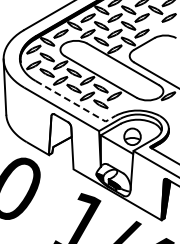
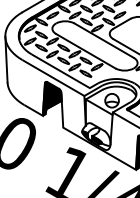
line: (76, 104) -> (65, 73), dashed -> solid
fill: (59, 134) -> (51, 98), added

